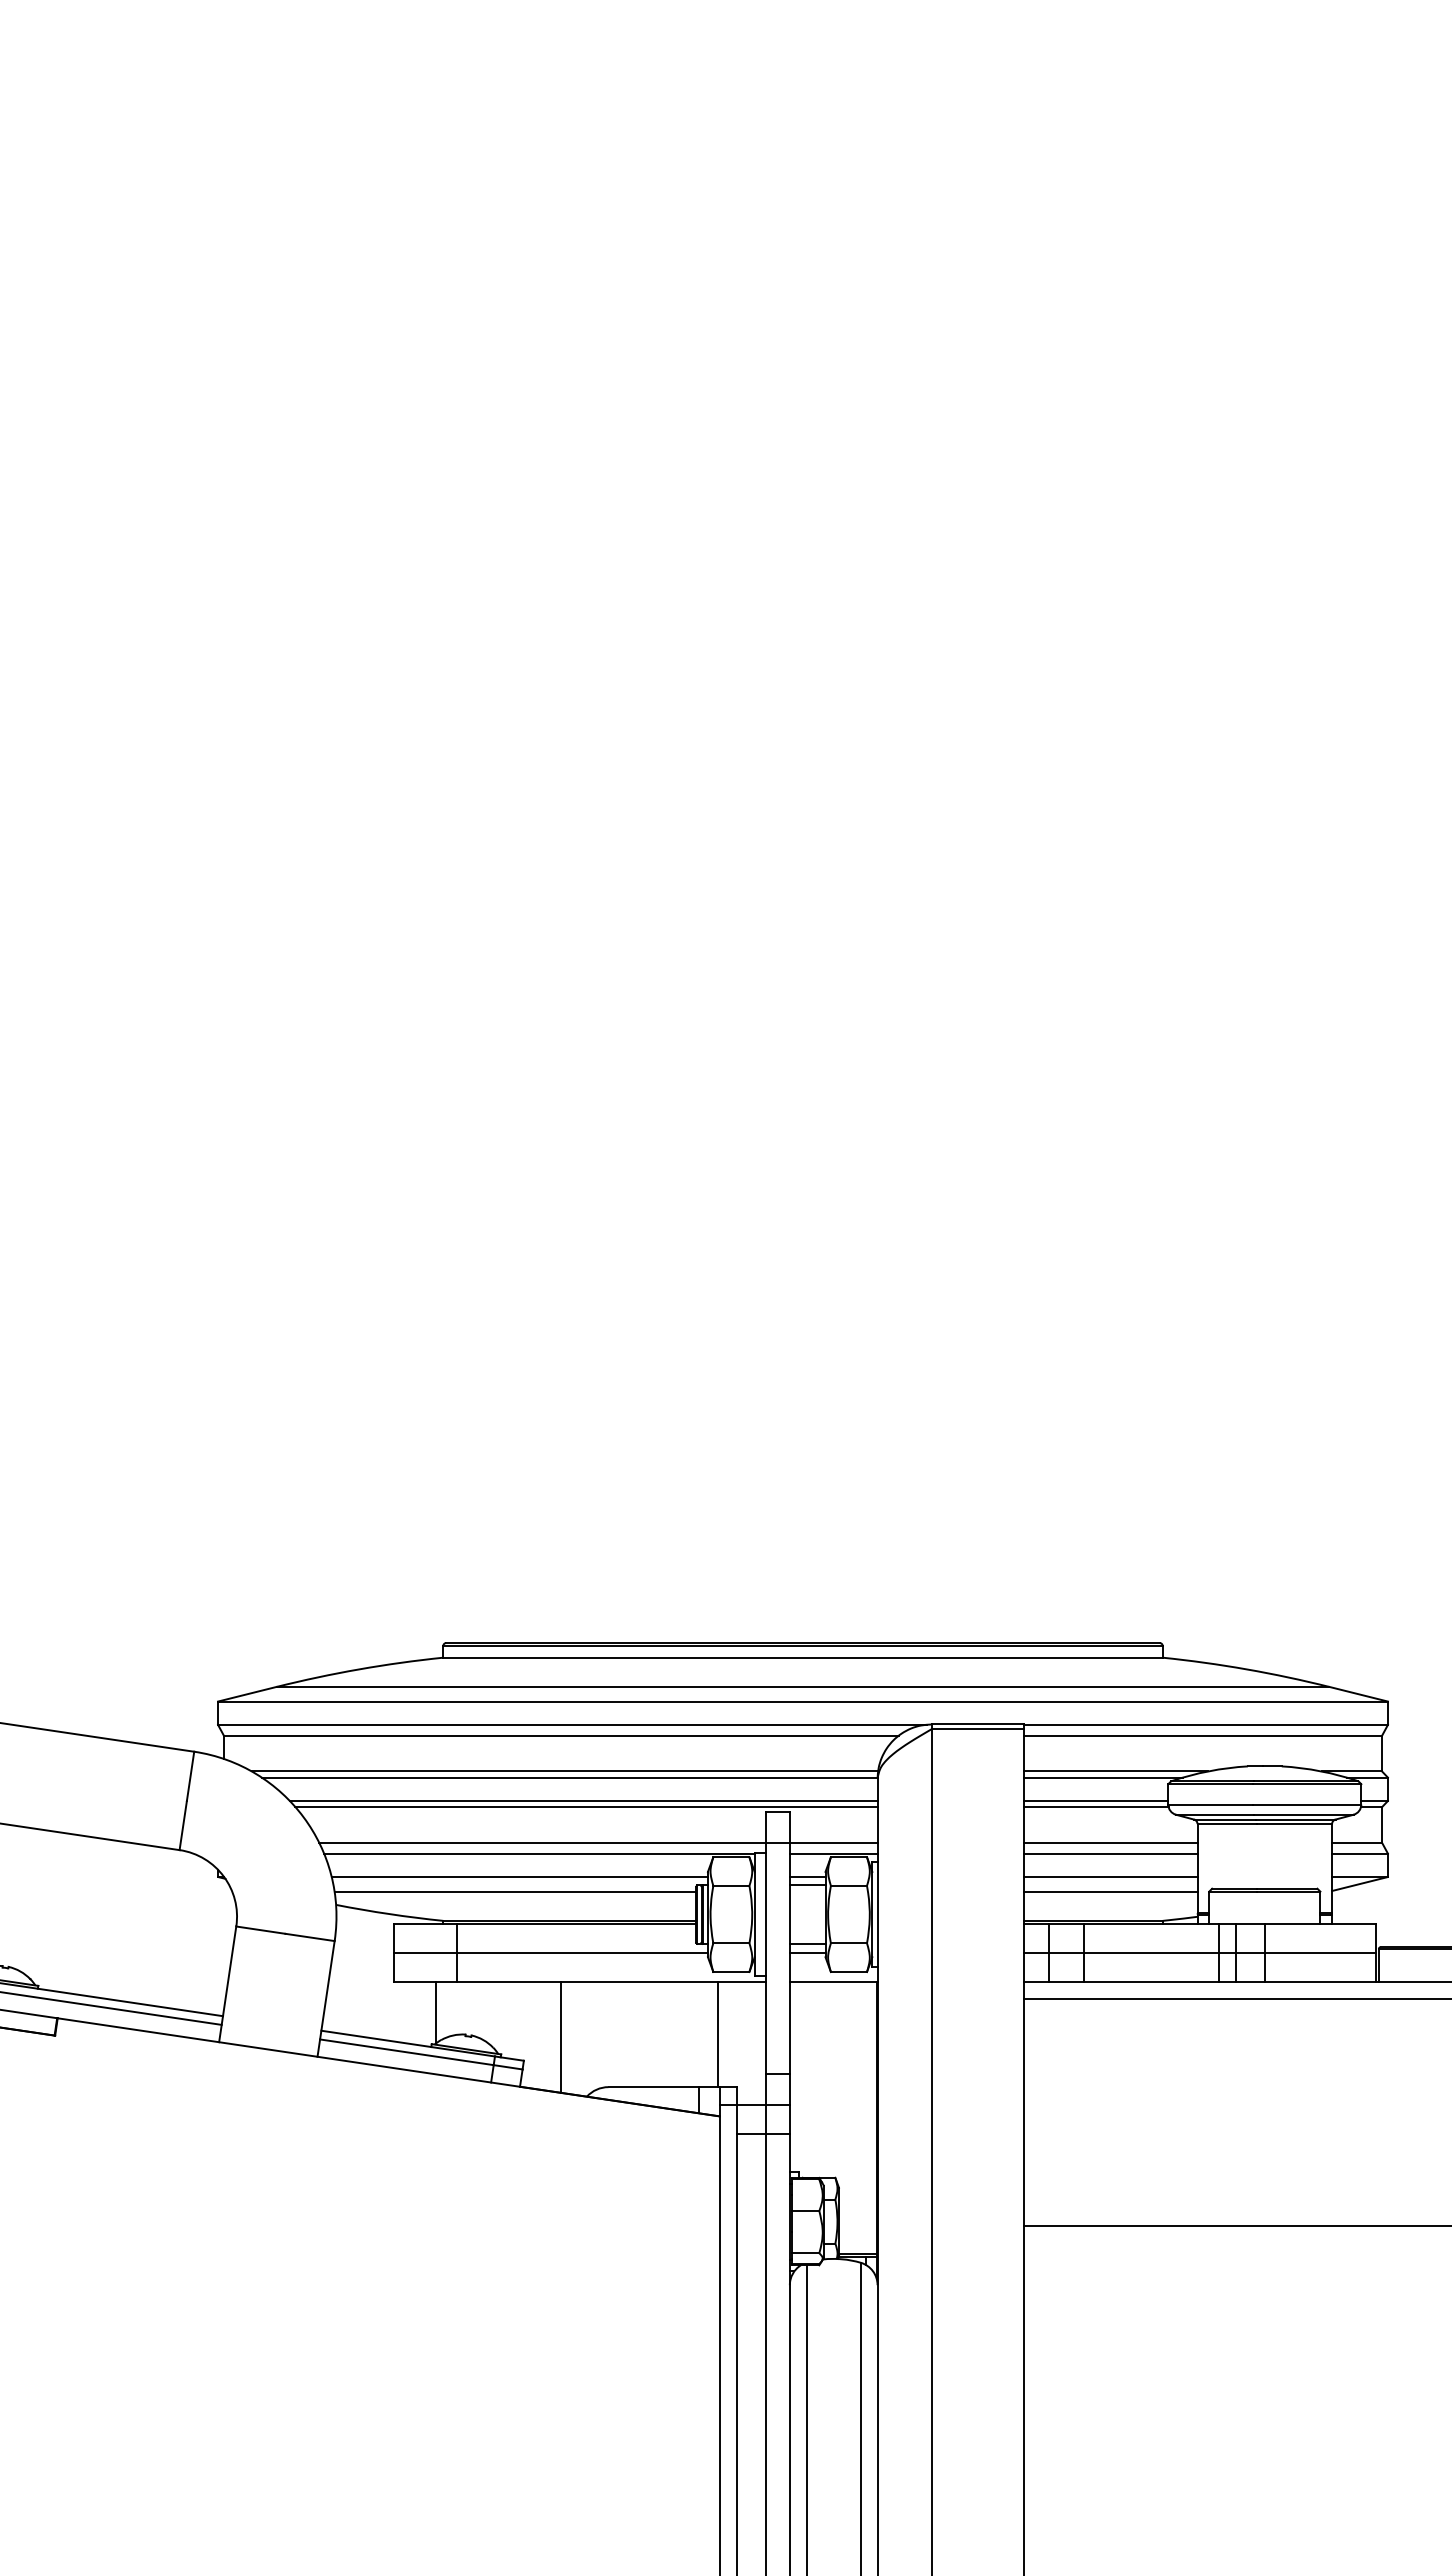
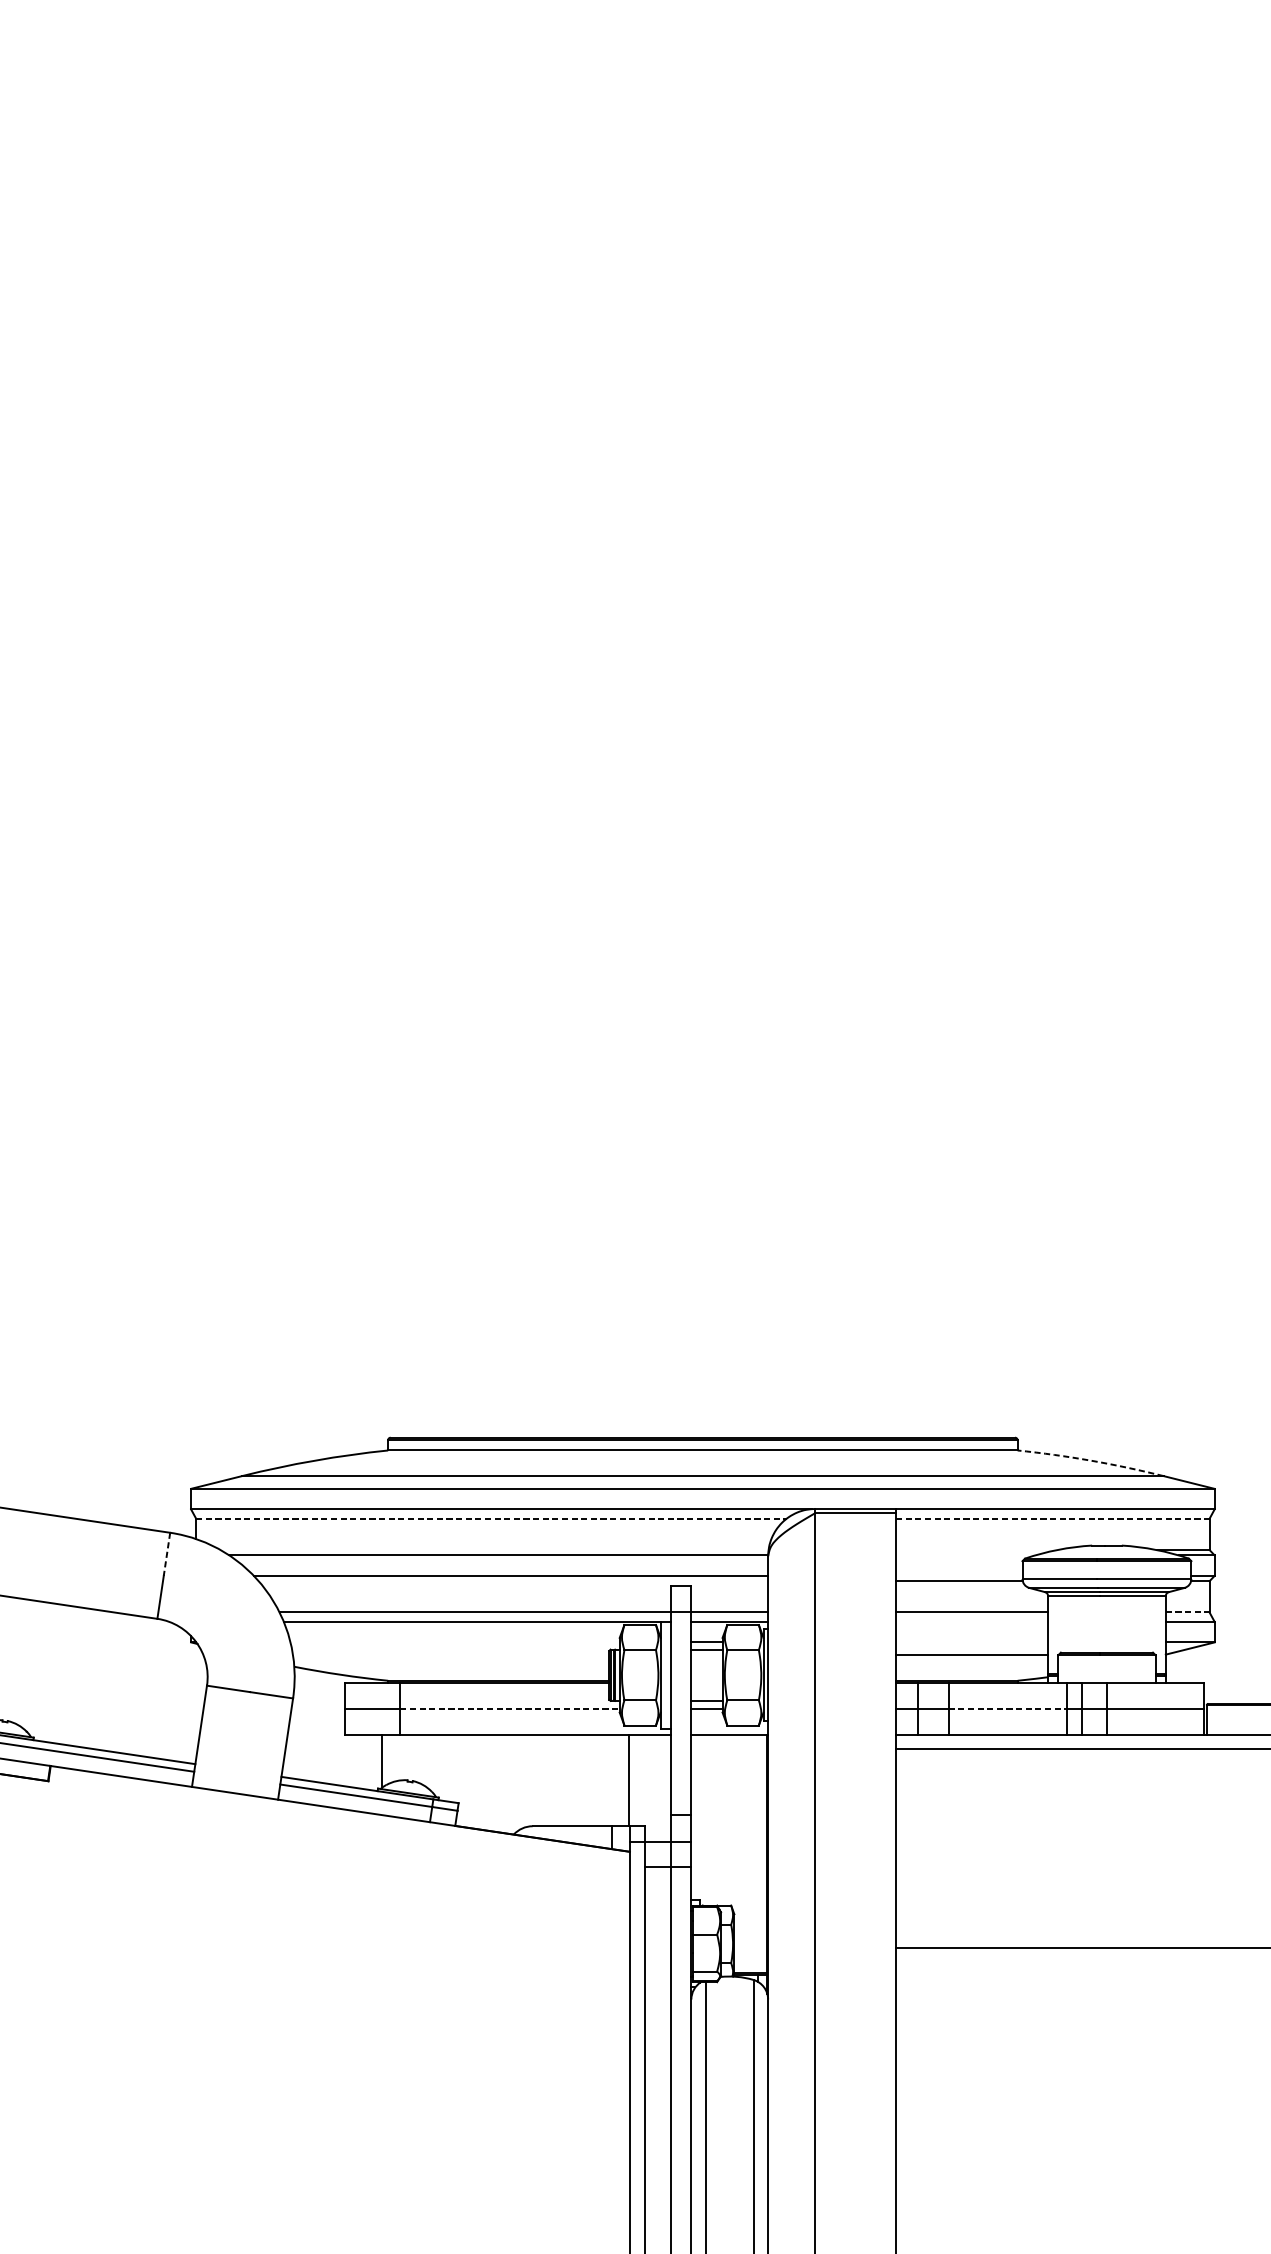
arc: (1246, 1669) -> (1090, 1460), solid -> dashed
line: (561, 1735) -> (491, 1518), solid -> dashed
line: (1203, 1735) -> (1053, 1518), solid -> dashed
line: (565, 1771) -> (495, 1550), removed
line: (1115, 1771) -> (976, 1550), removed
line: (190, 1776) -> (166, 1554), solid -> dashed
line: (1102, 1777) -> (964, 1555), removed
line: (1095, 1800) -> (958, 1575), removed
line: (586, 1807) -> (513, 1581), removed
line: (1357, 1842) -> (1188, 1612), solid -> dashed
line: (1110, 1853) -> (971, 1621), removed
line: (519, 1877) -> (454, 1642), removed
line: (1110, 1877) -> (971, 1642), removed
line: (515, 1891) -> (451, 1655), removed
line: (583, 1953) -> (510, 1709), solid -> dashed
line: (1151, 1953) -> (1007, 1709), solid -> dashed
line: (560, 2037) -> (490, 1782), removed

